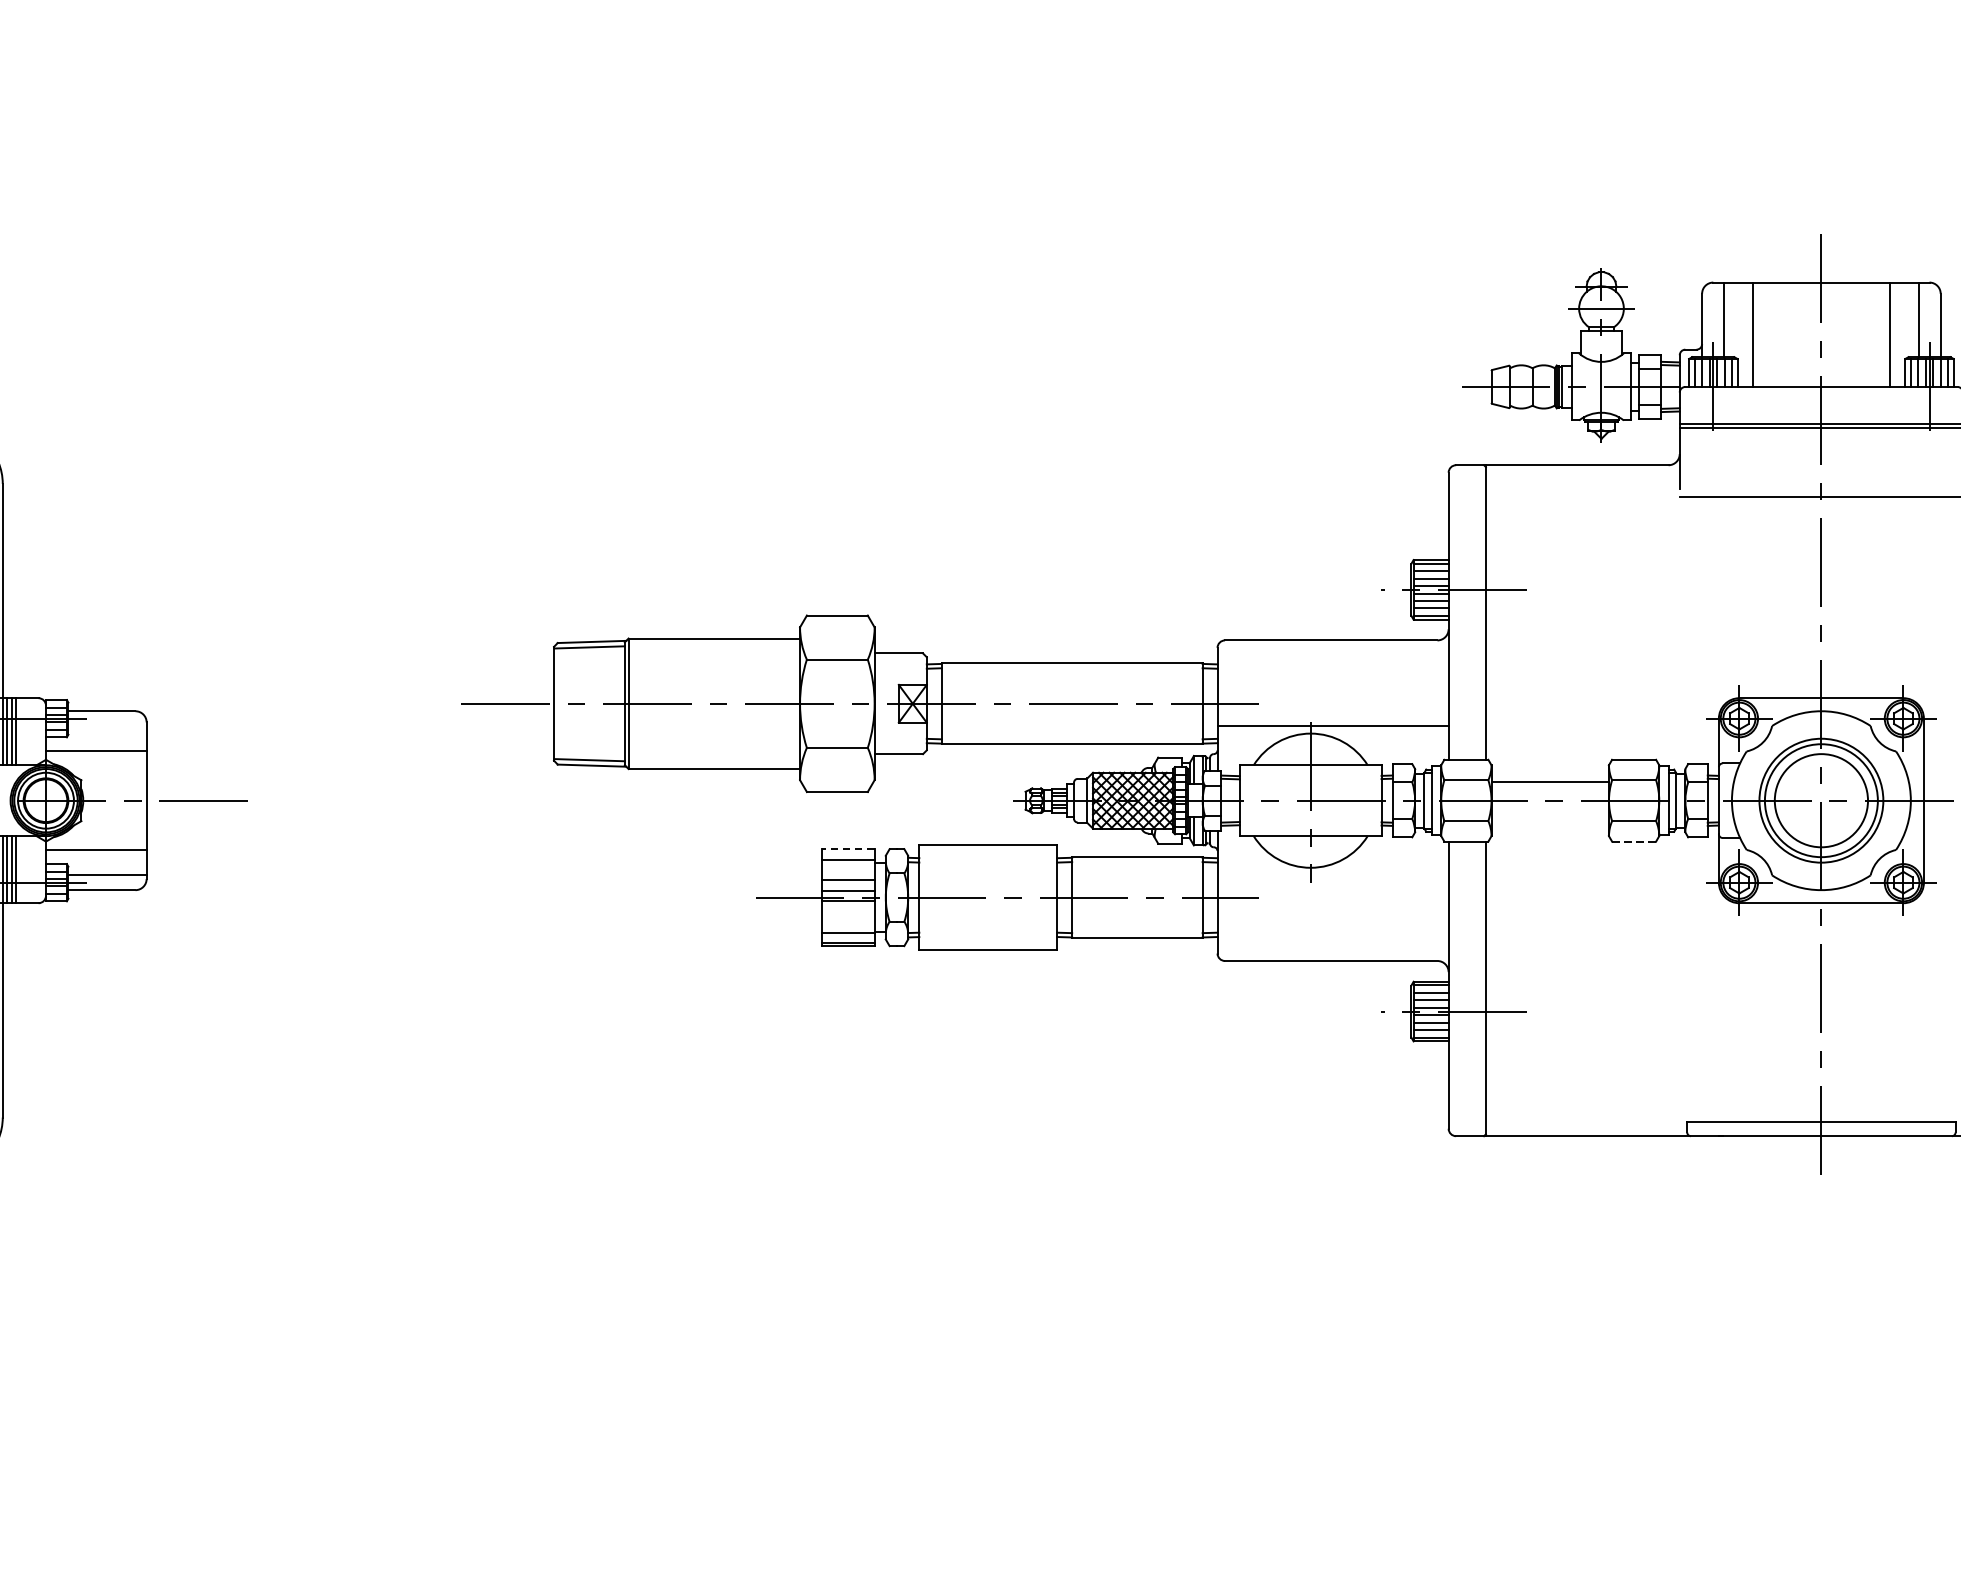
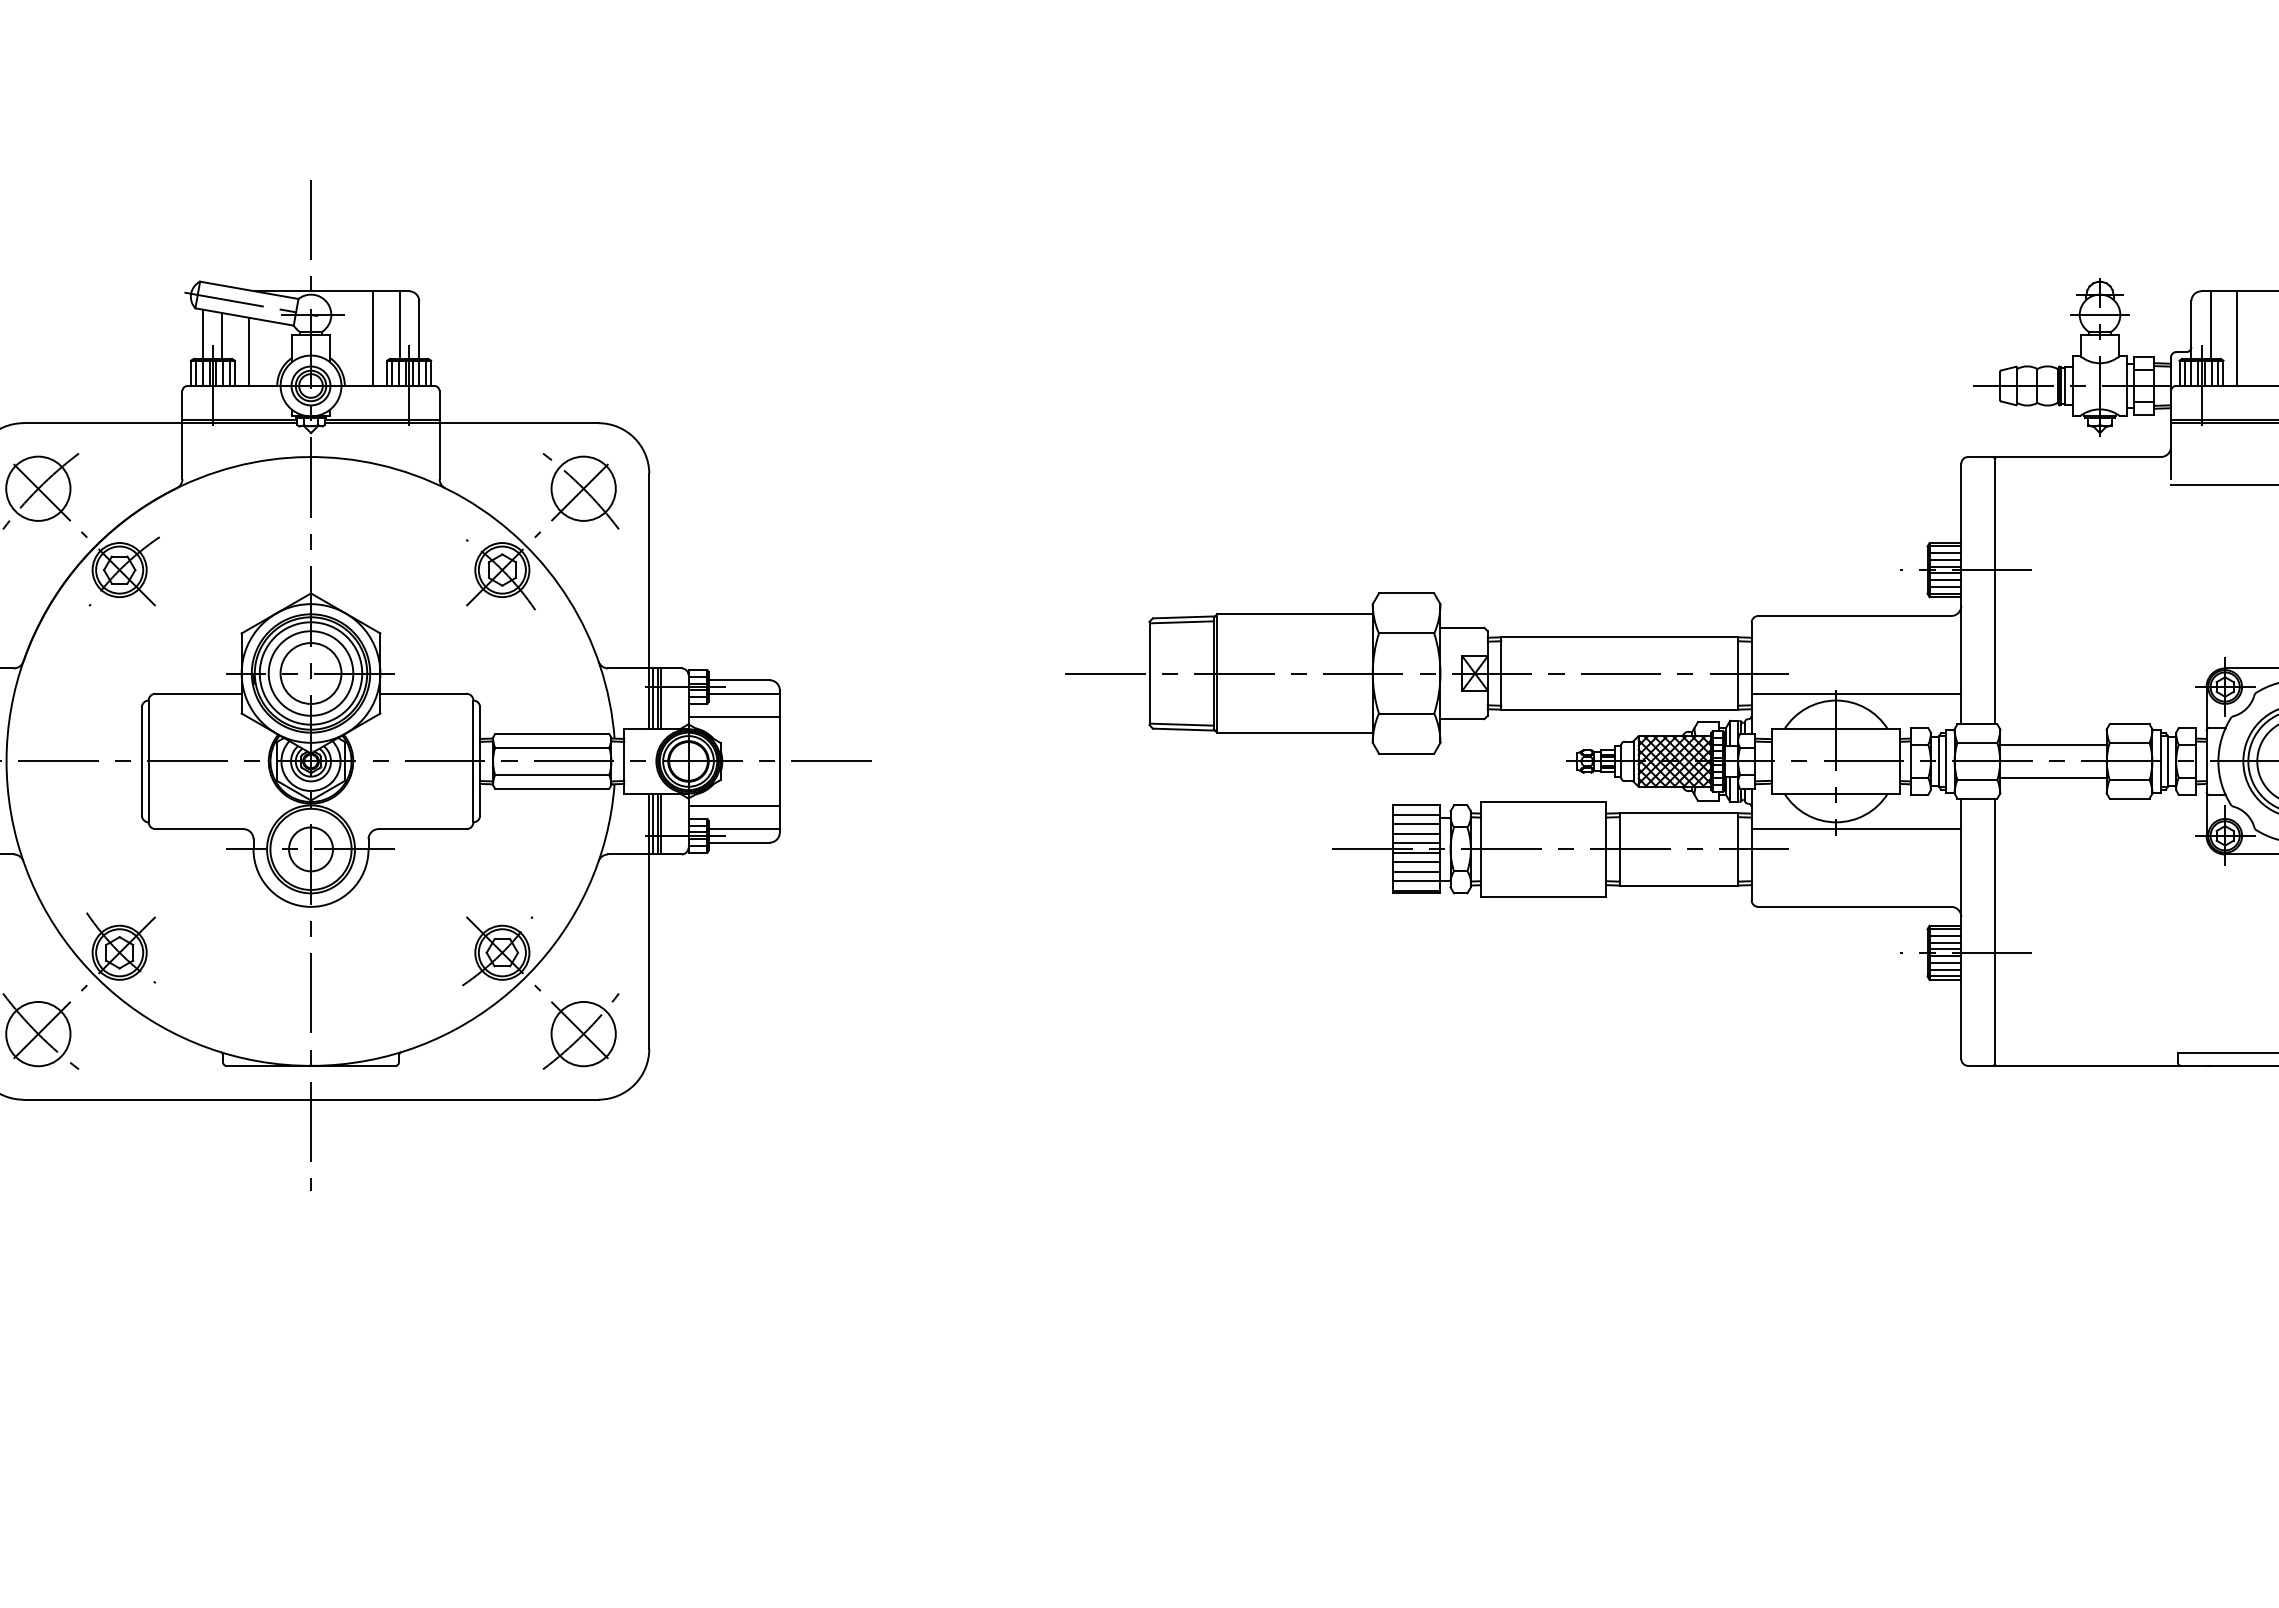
line: (106, 725) -> (743, 693), added
line: (1550, 819) -> (2053, 778), added
line: (1633, 841) -> (2129, 798), dashed -> solid
line: (848, 849) -> (1416, 805), dashed -> solid
line: (848, 870) -> (1416, 824), added
line: (1333, 875) -> (1856, 829), added
line: (848, 912) -> (1416, 862), added
line: (848, 921) -> (1416, 871), added

